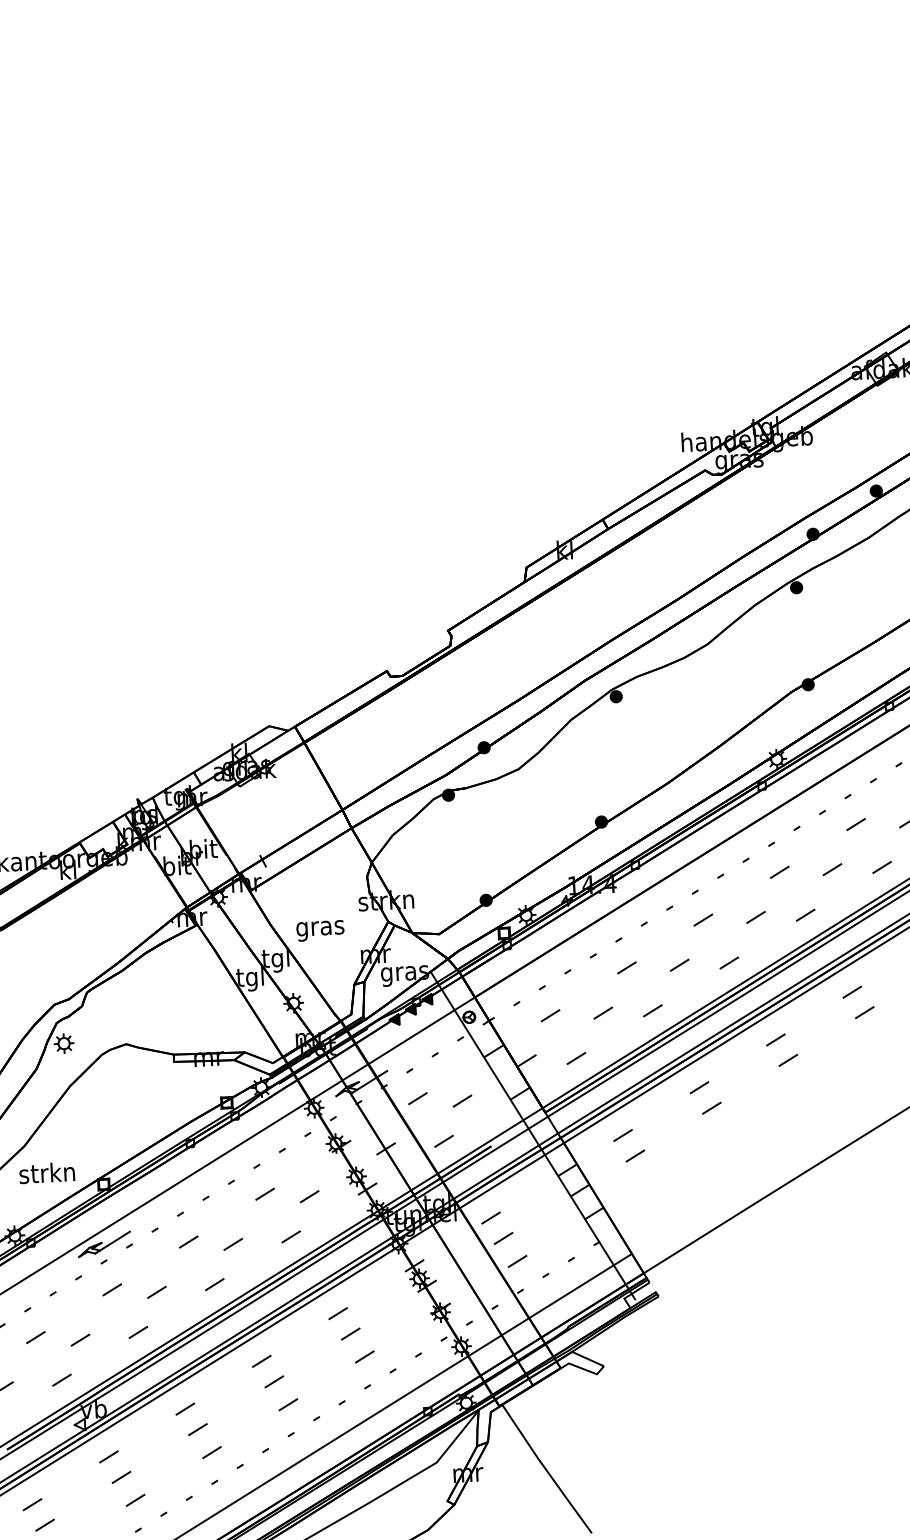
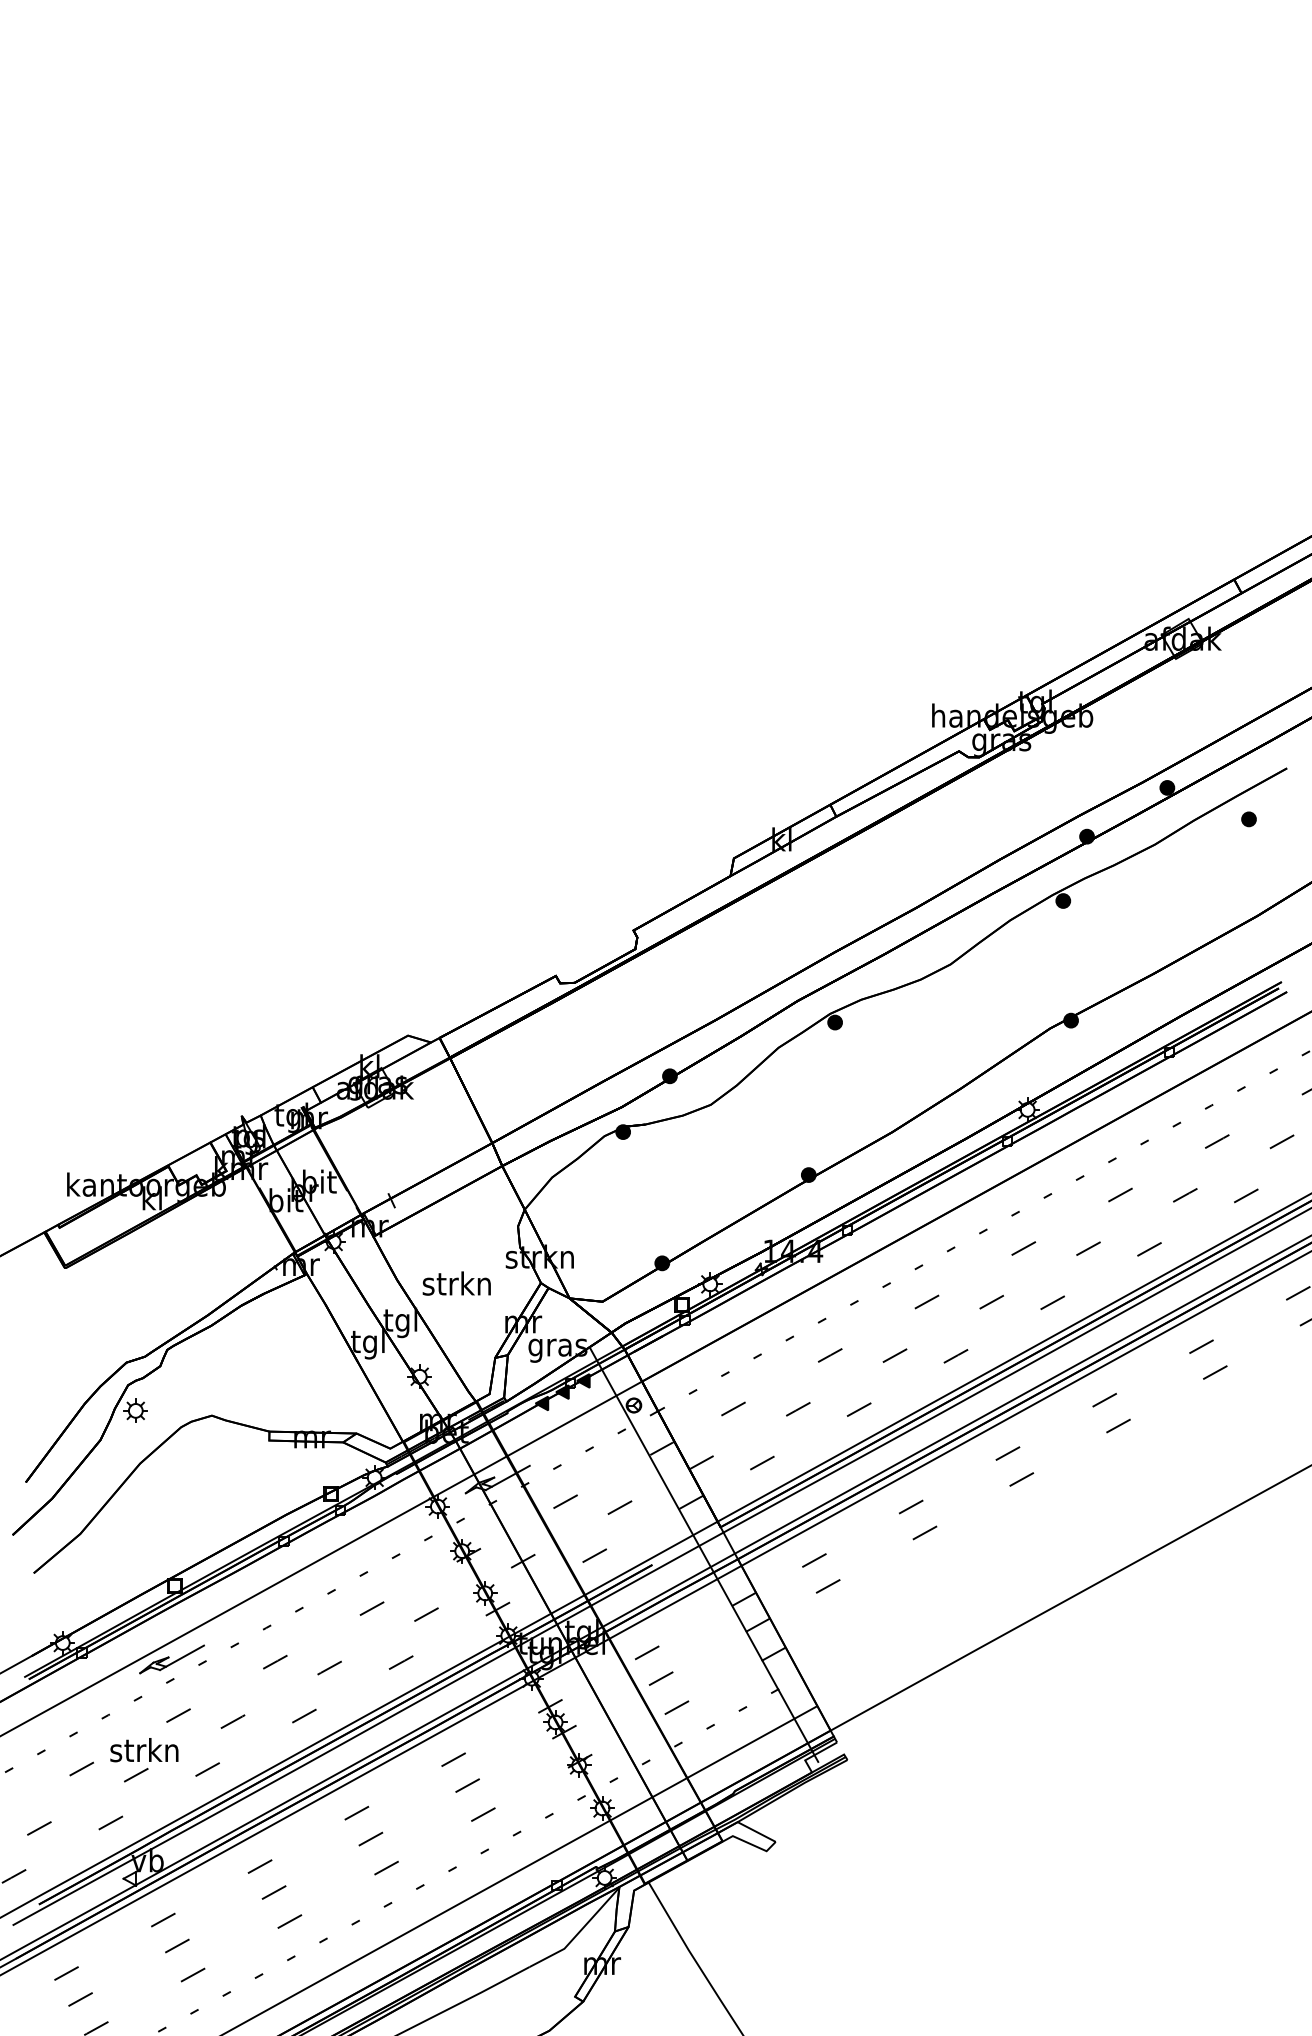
text: (319, 928) -> (456, 1286), gras -> strkn
text: (47, 1173) -> (144, 1750), moved

